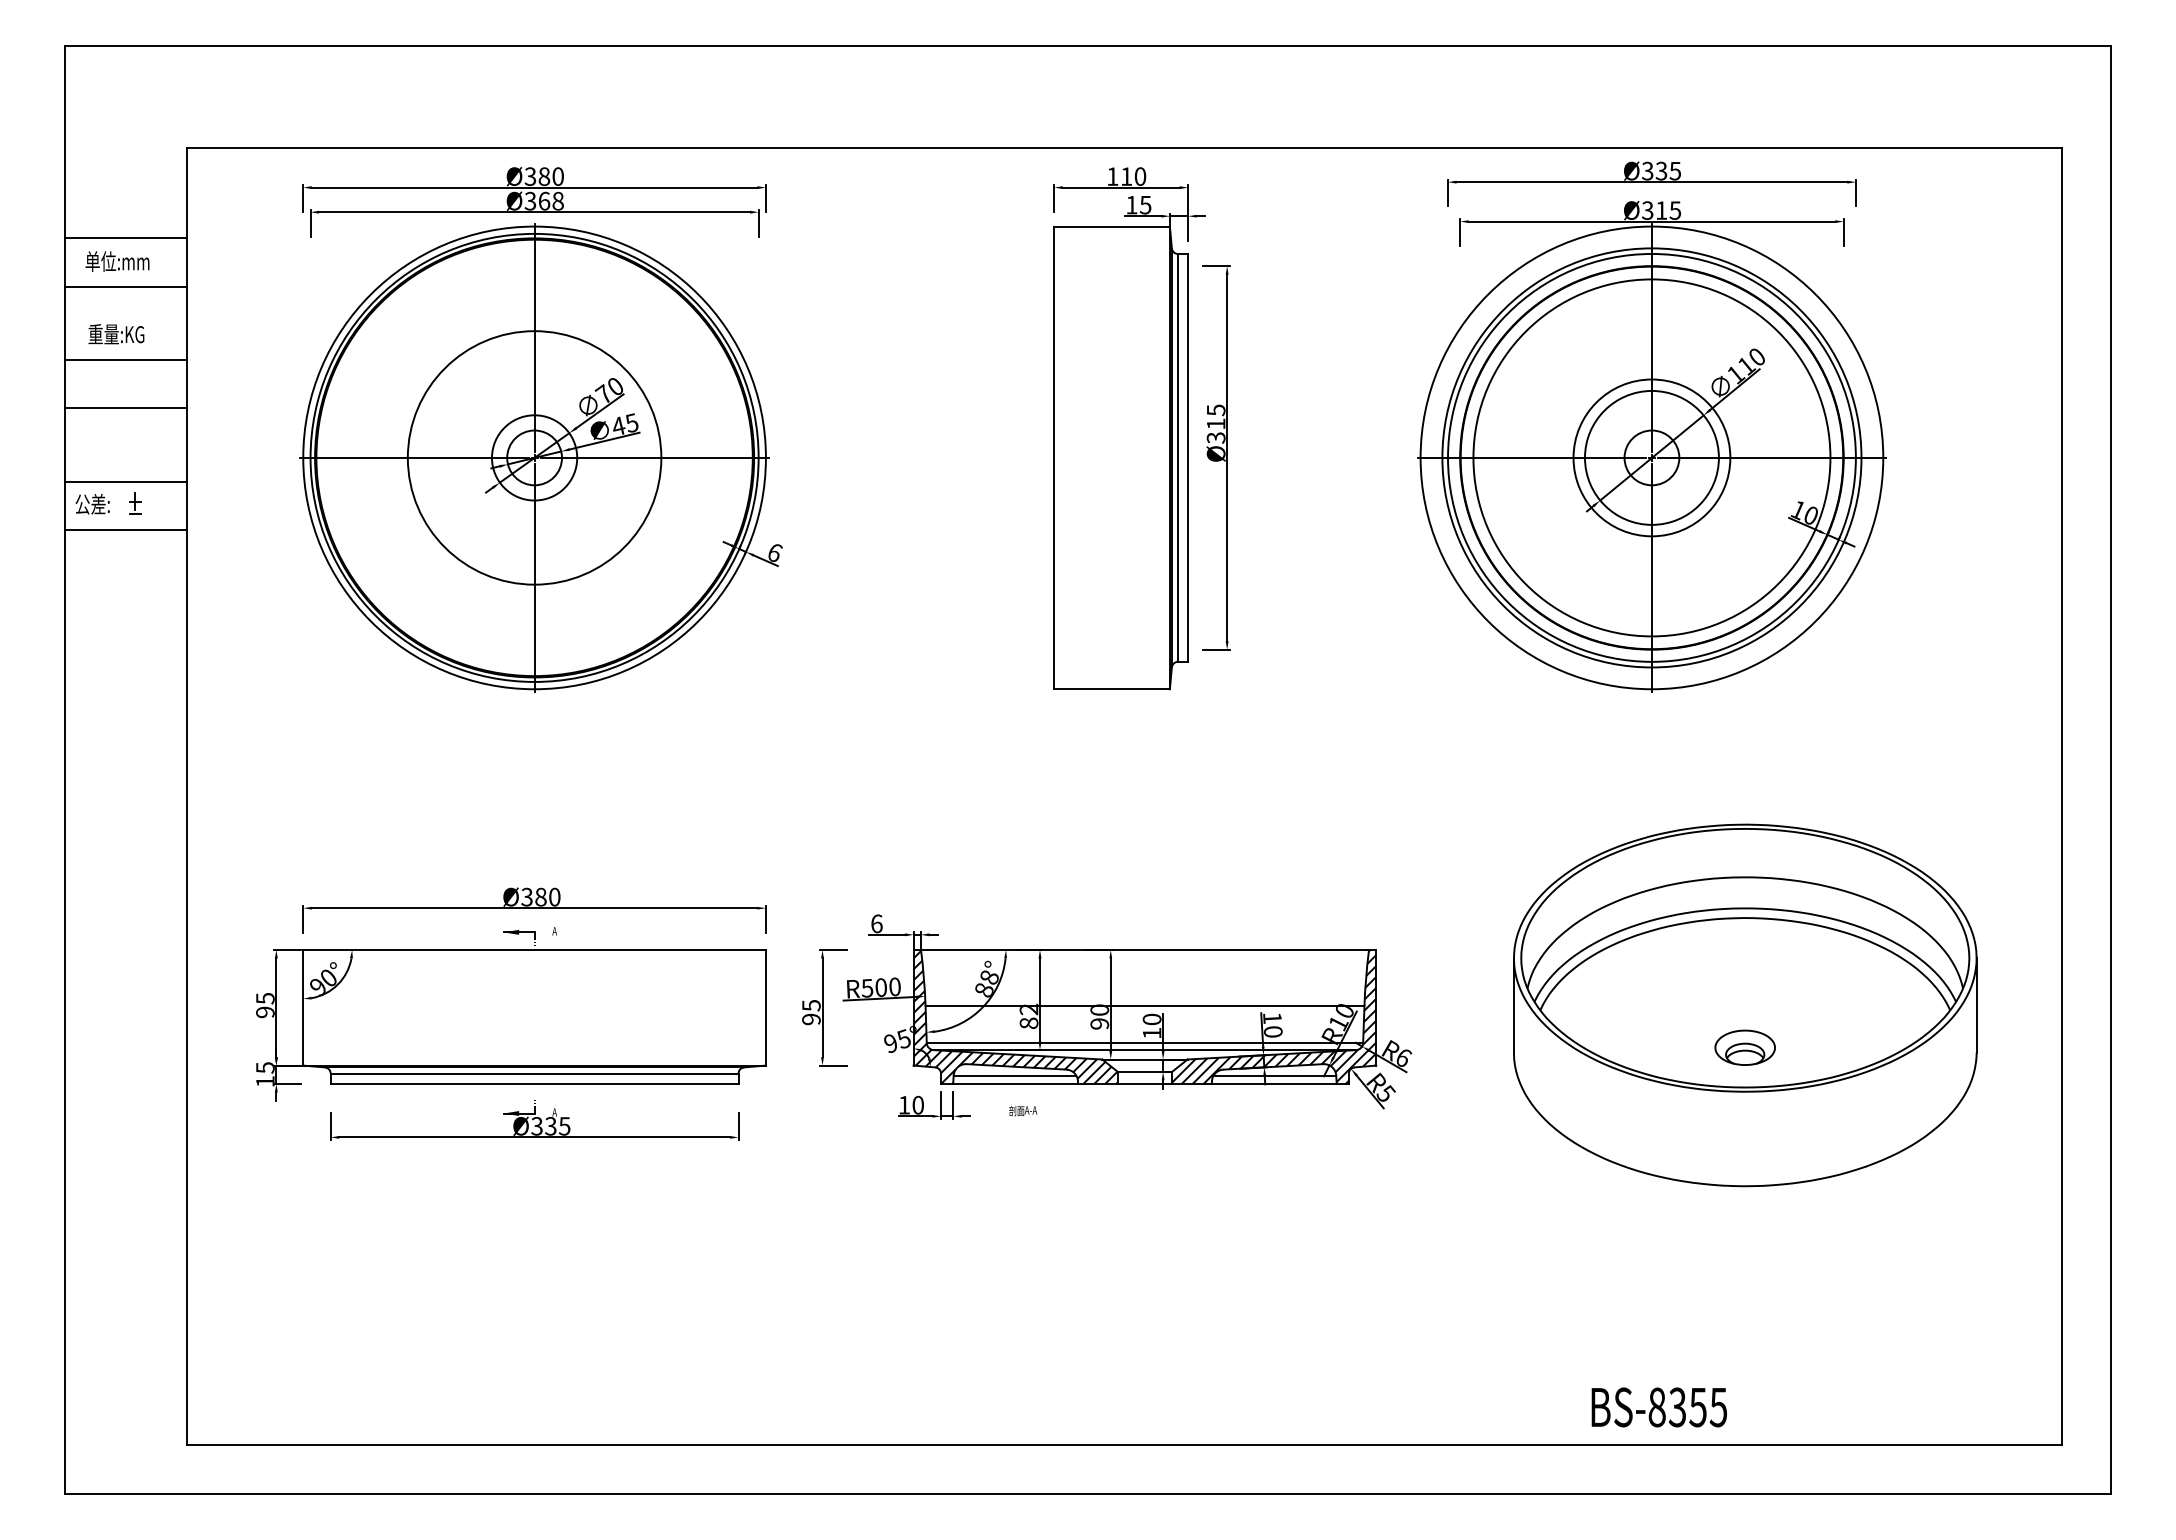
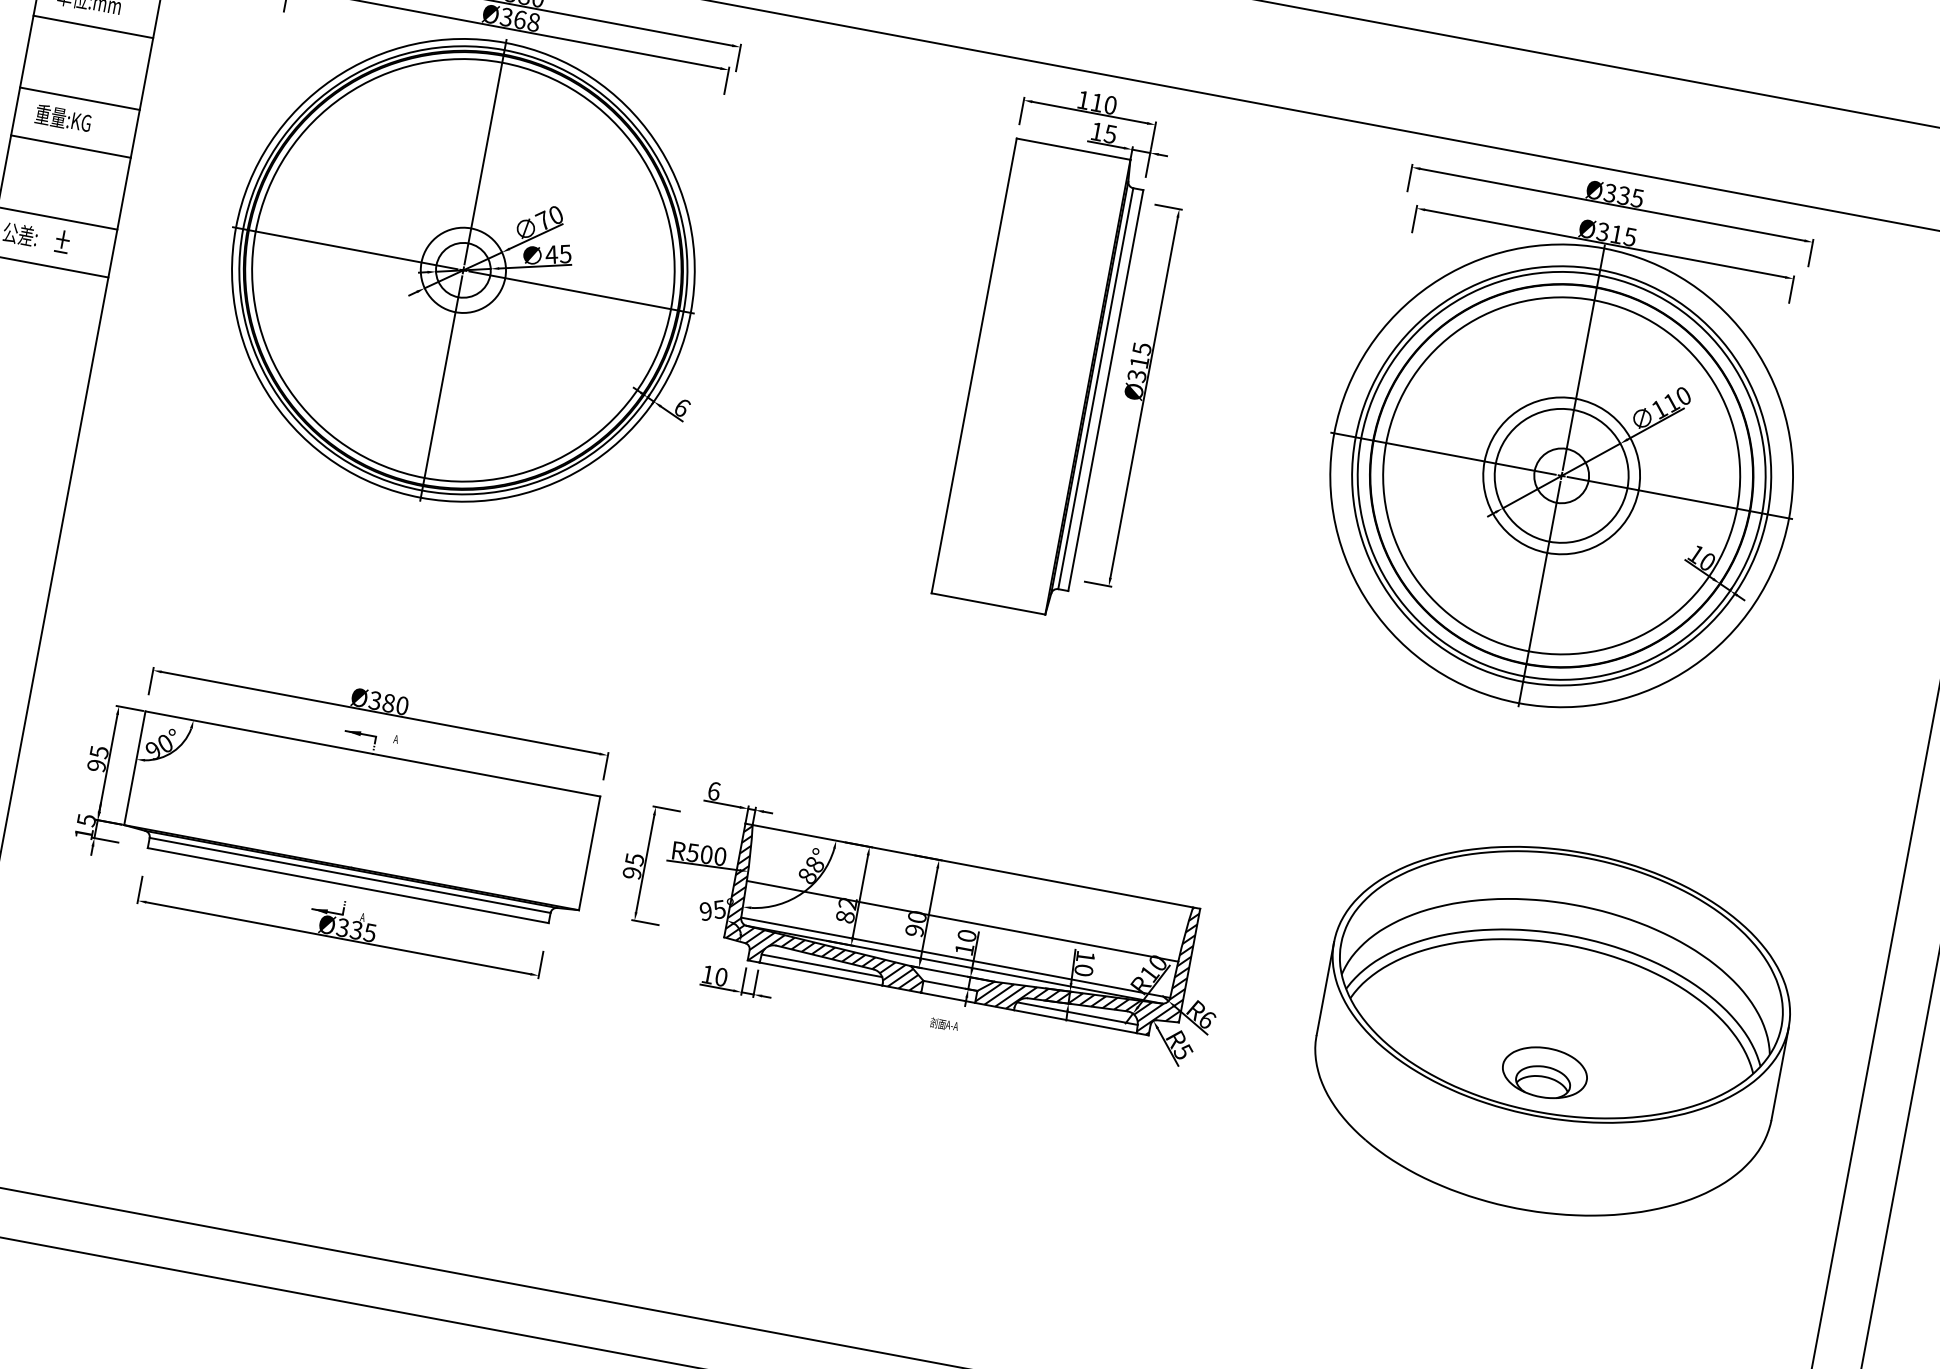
text: (116, 334) -> (63, 118), moved
circle: (534, 457) -> (463, 269), size x1.67
part: (1744, 1047) -> (1544, 1072), size x1.43
text: (1023, 1110) -> (944, 1024), moved

